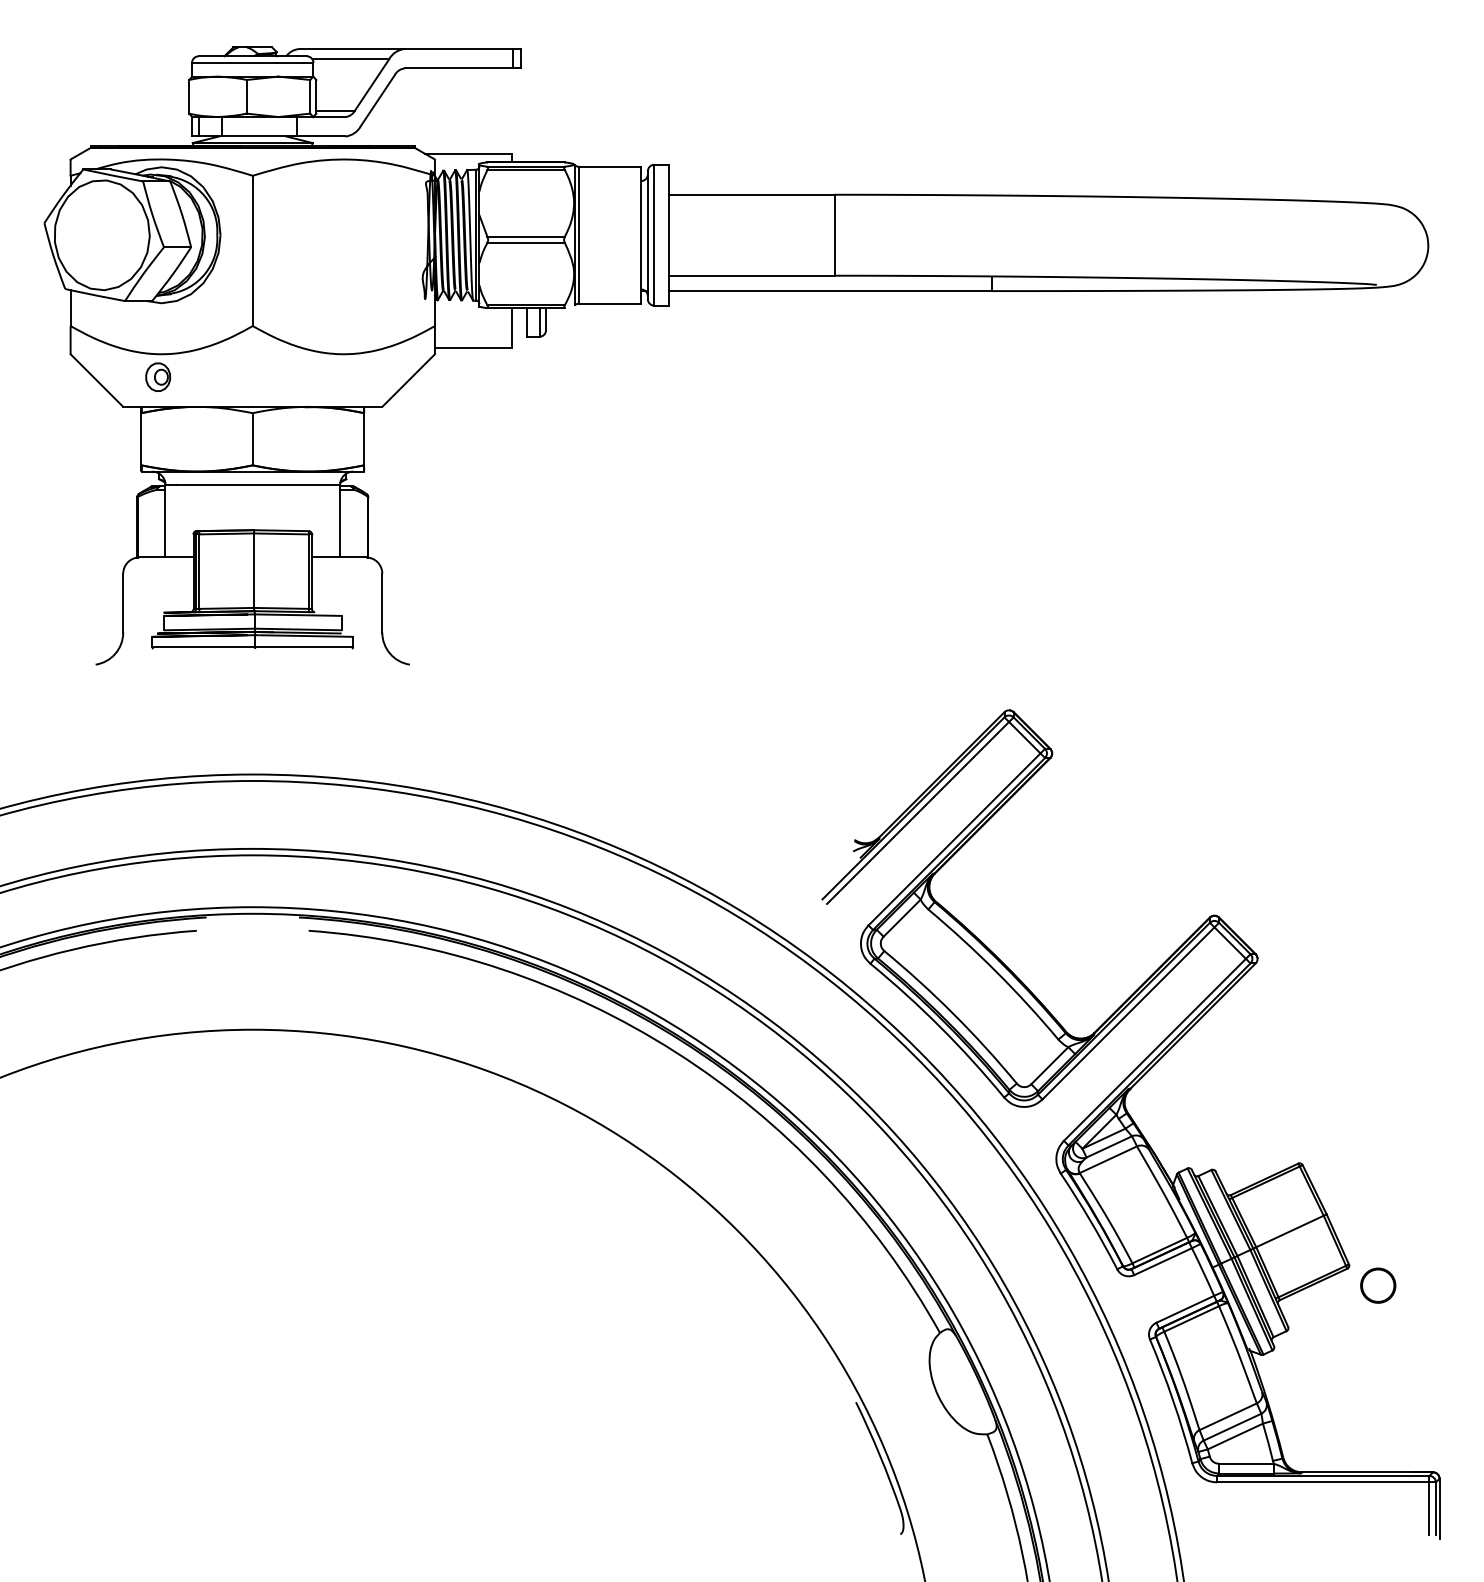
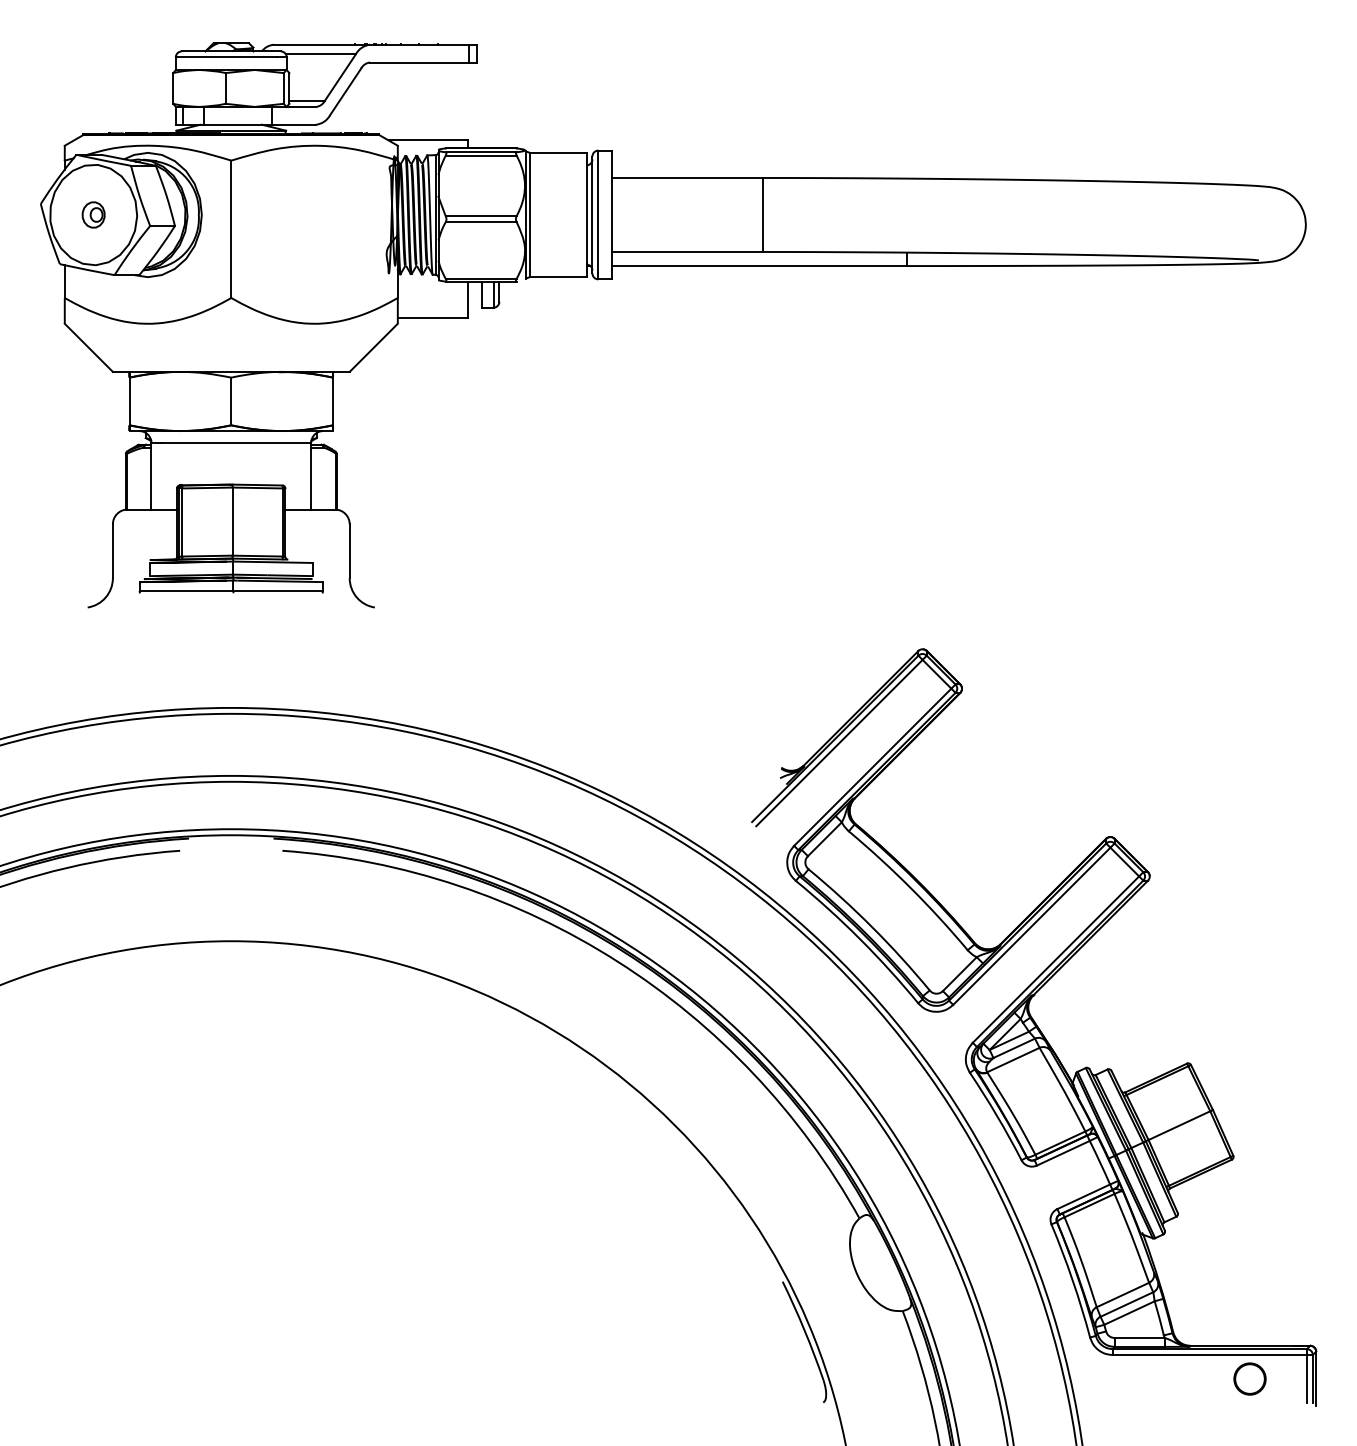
part: (158, 376) -> (93, 214), moved
circle: (1378, 1285) -> (1250, 1378), moved

